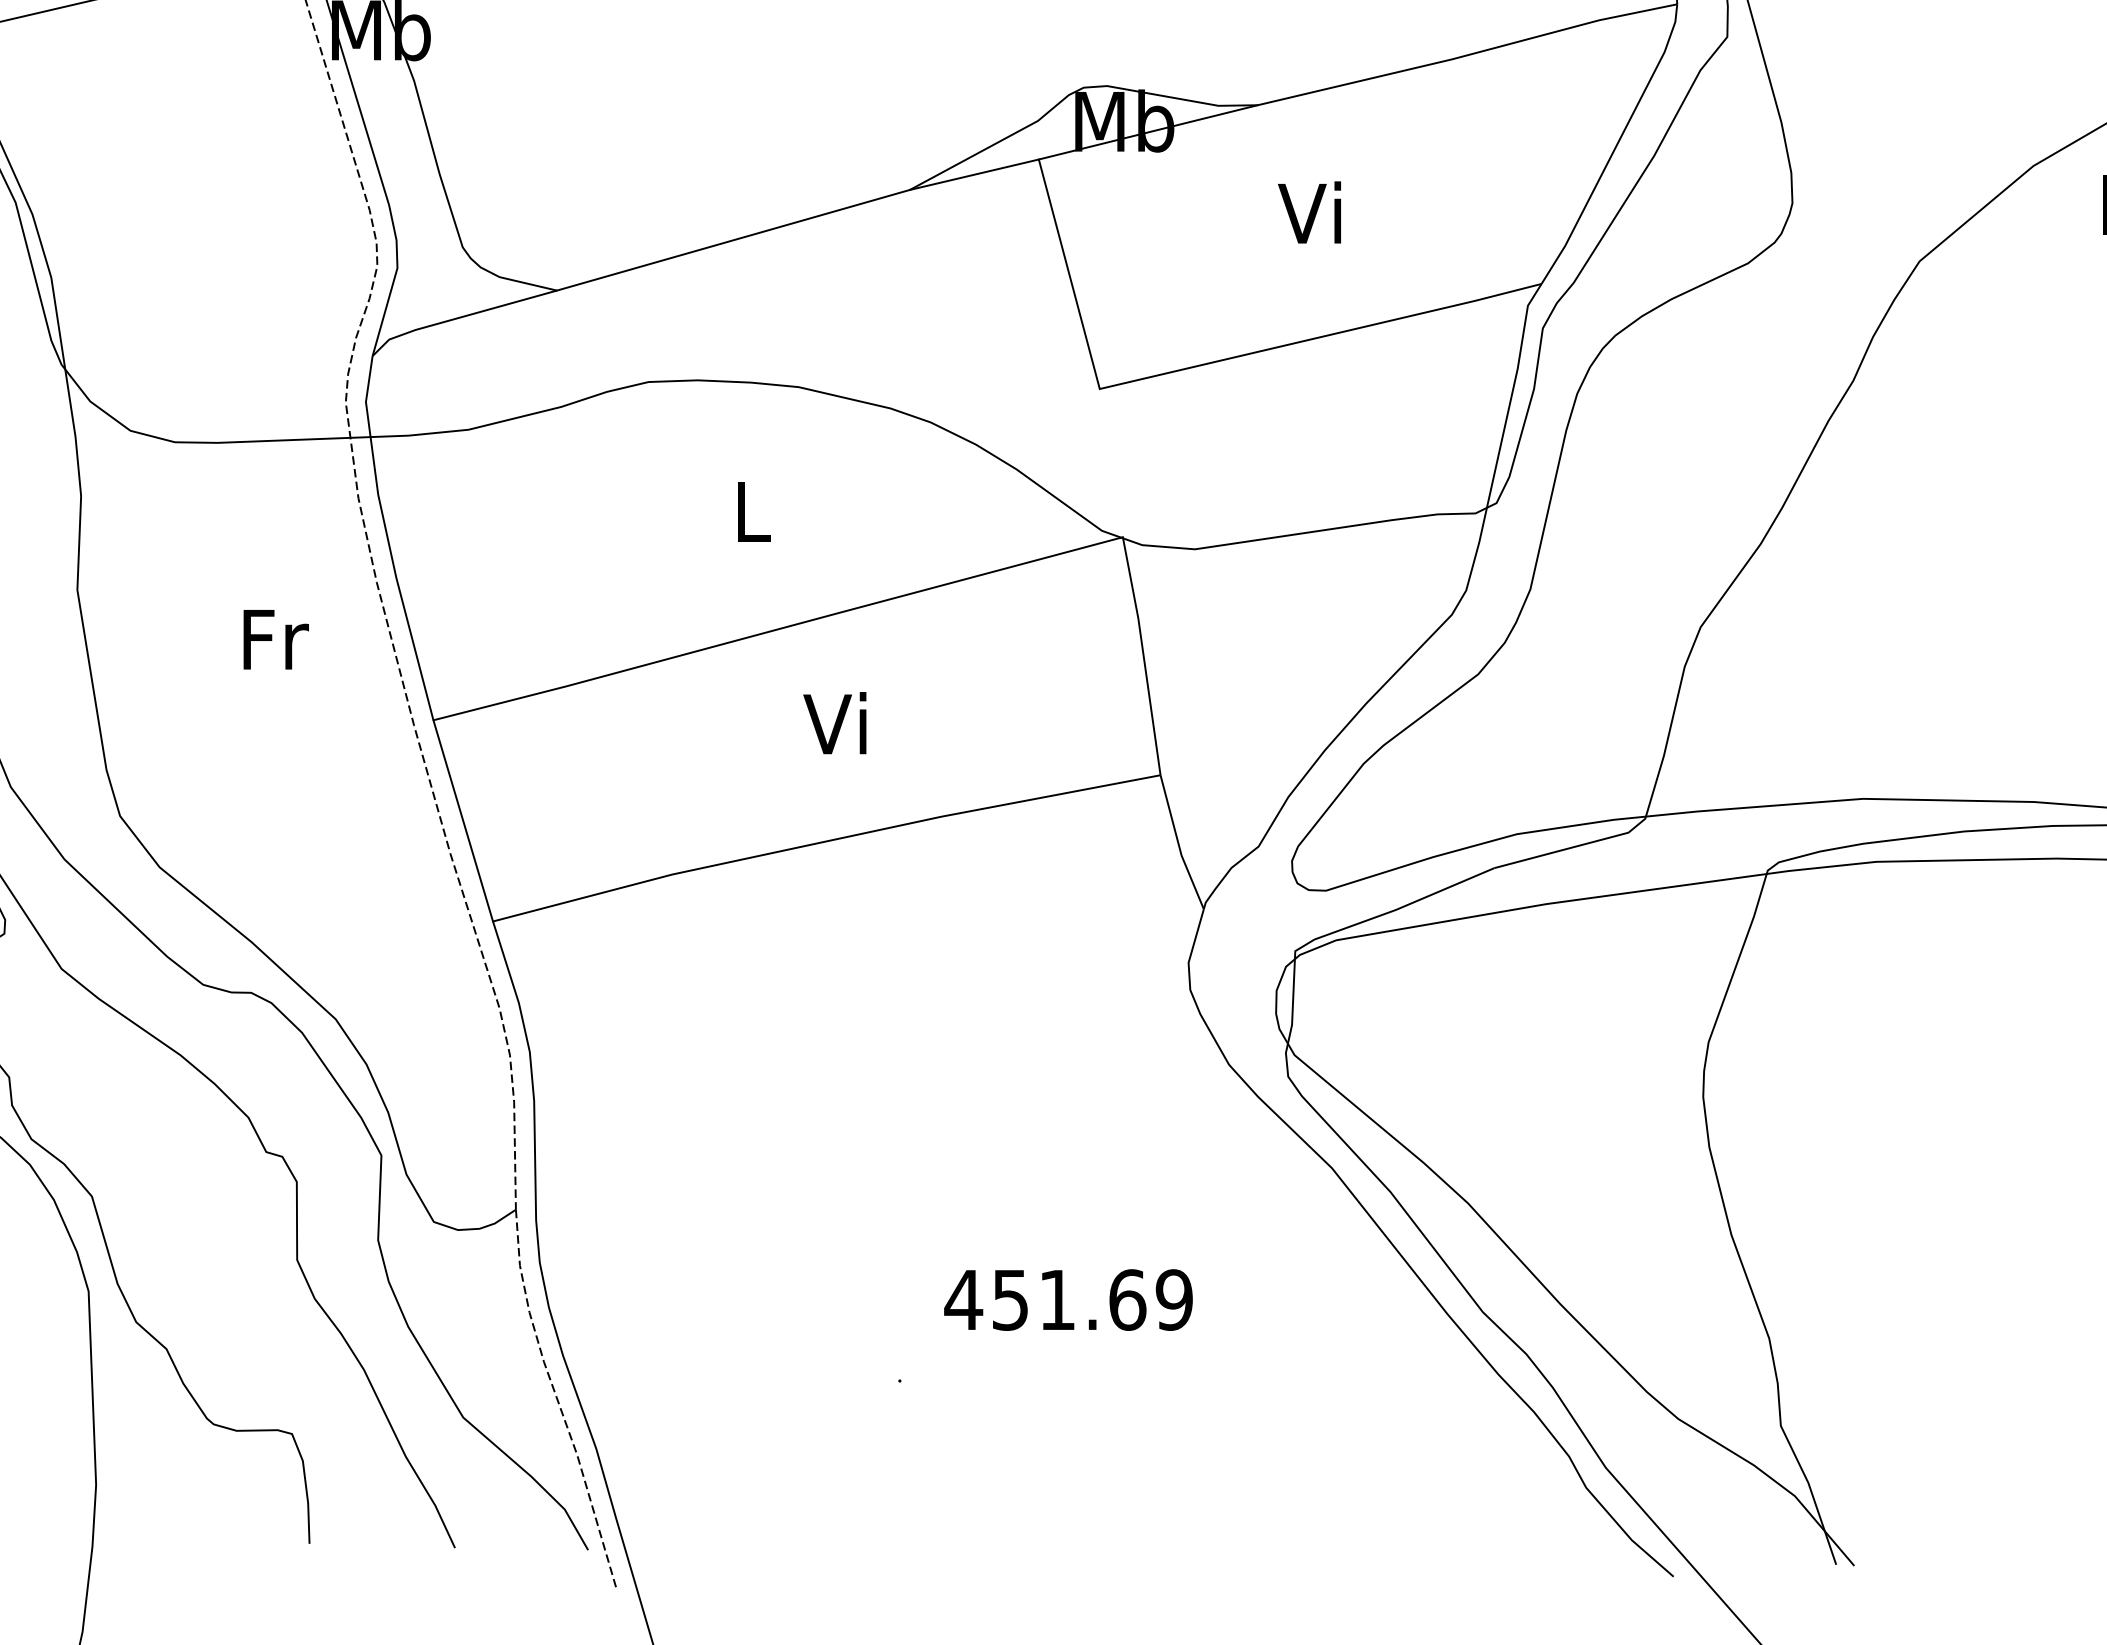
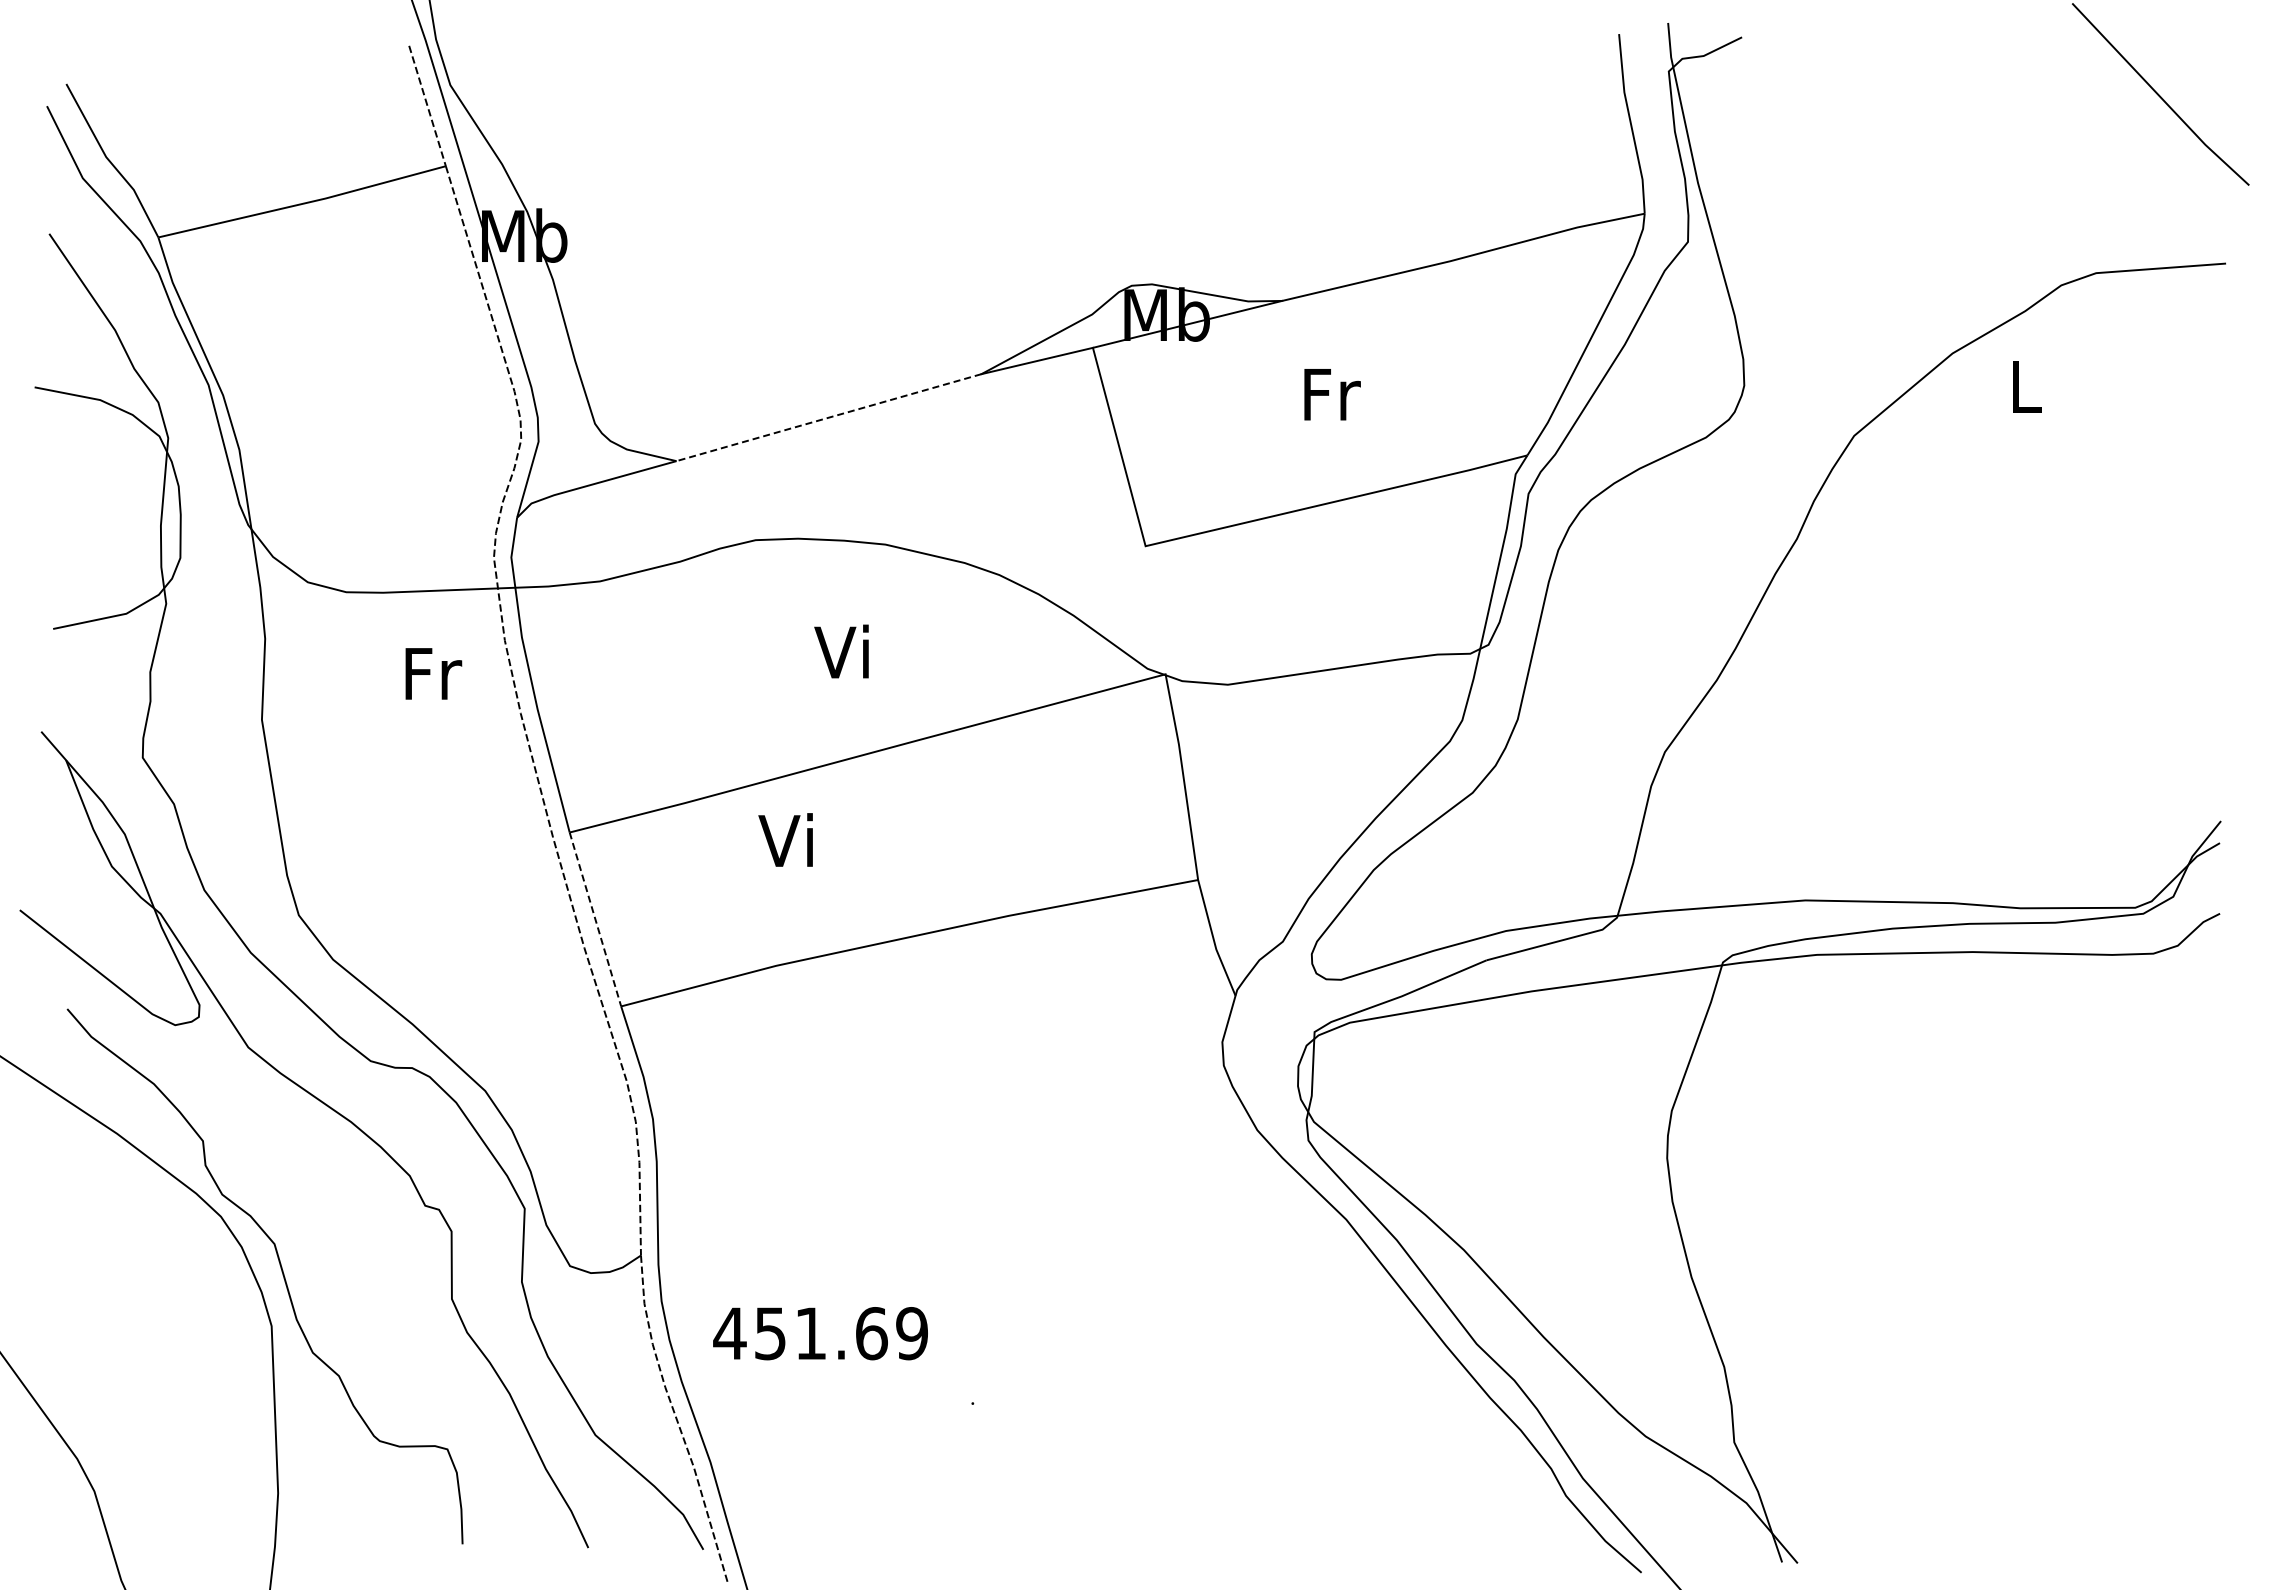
text: (1312, 212) -> (1329, 393), Vi -> Fr
line: (734, 240) -> (829, 417), solid -> dashed
text: (747, 510) -> (841, 651), L -> Vi
text: (275, 639) -> (433, 673), moved
text: (834, 722) -> (785, 839), moved
line: (463, 820) -> (595, 919), solid -> dashed
text: (1068, 1299) -> (820, 1333), moved

